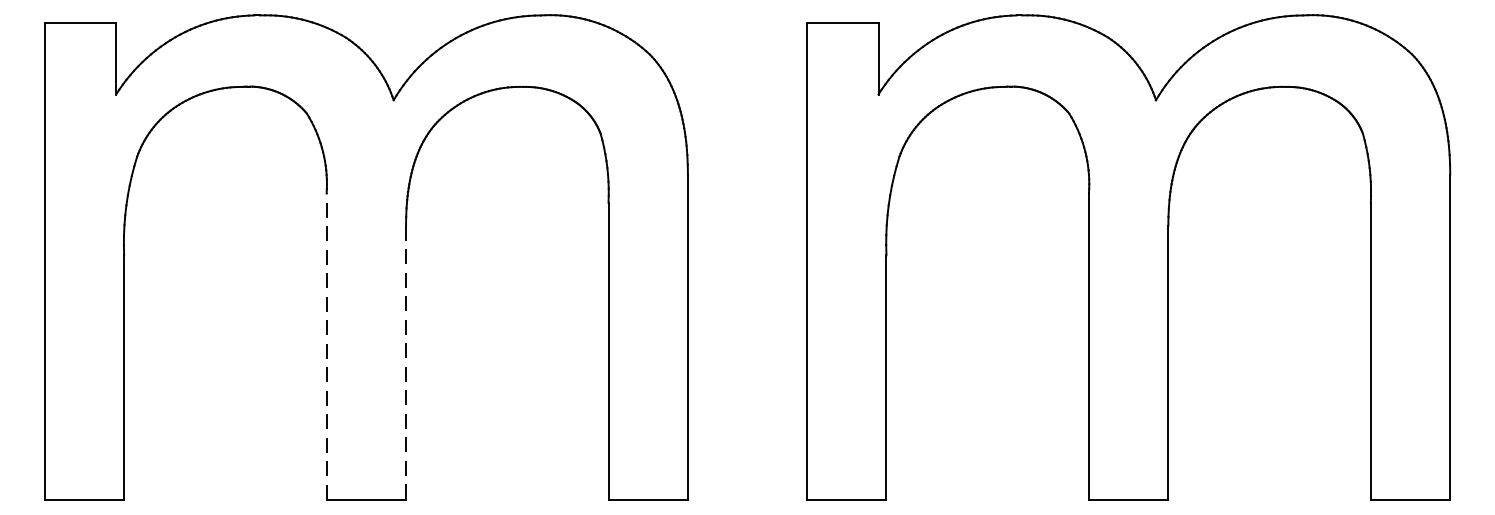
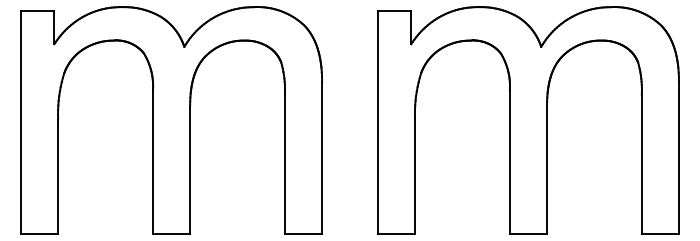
line: (325, 347) -> (152, 162), dashed -> solid
line: (406, 364) -> (190, 170), dashed -> solid

